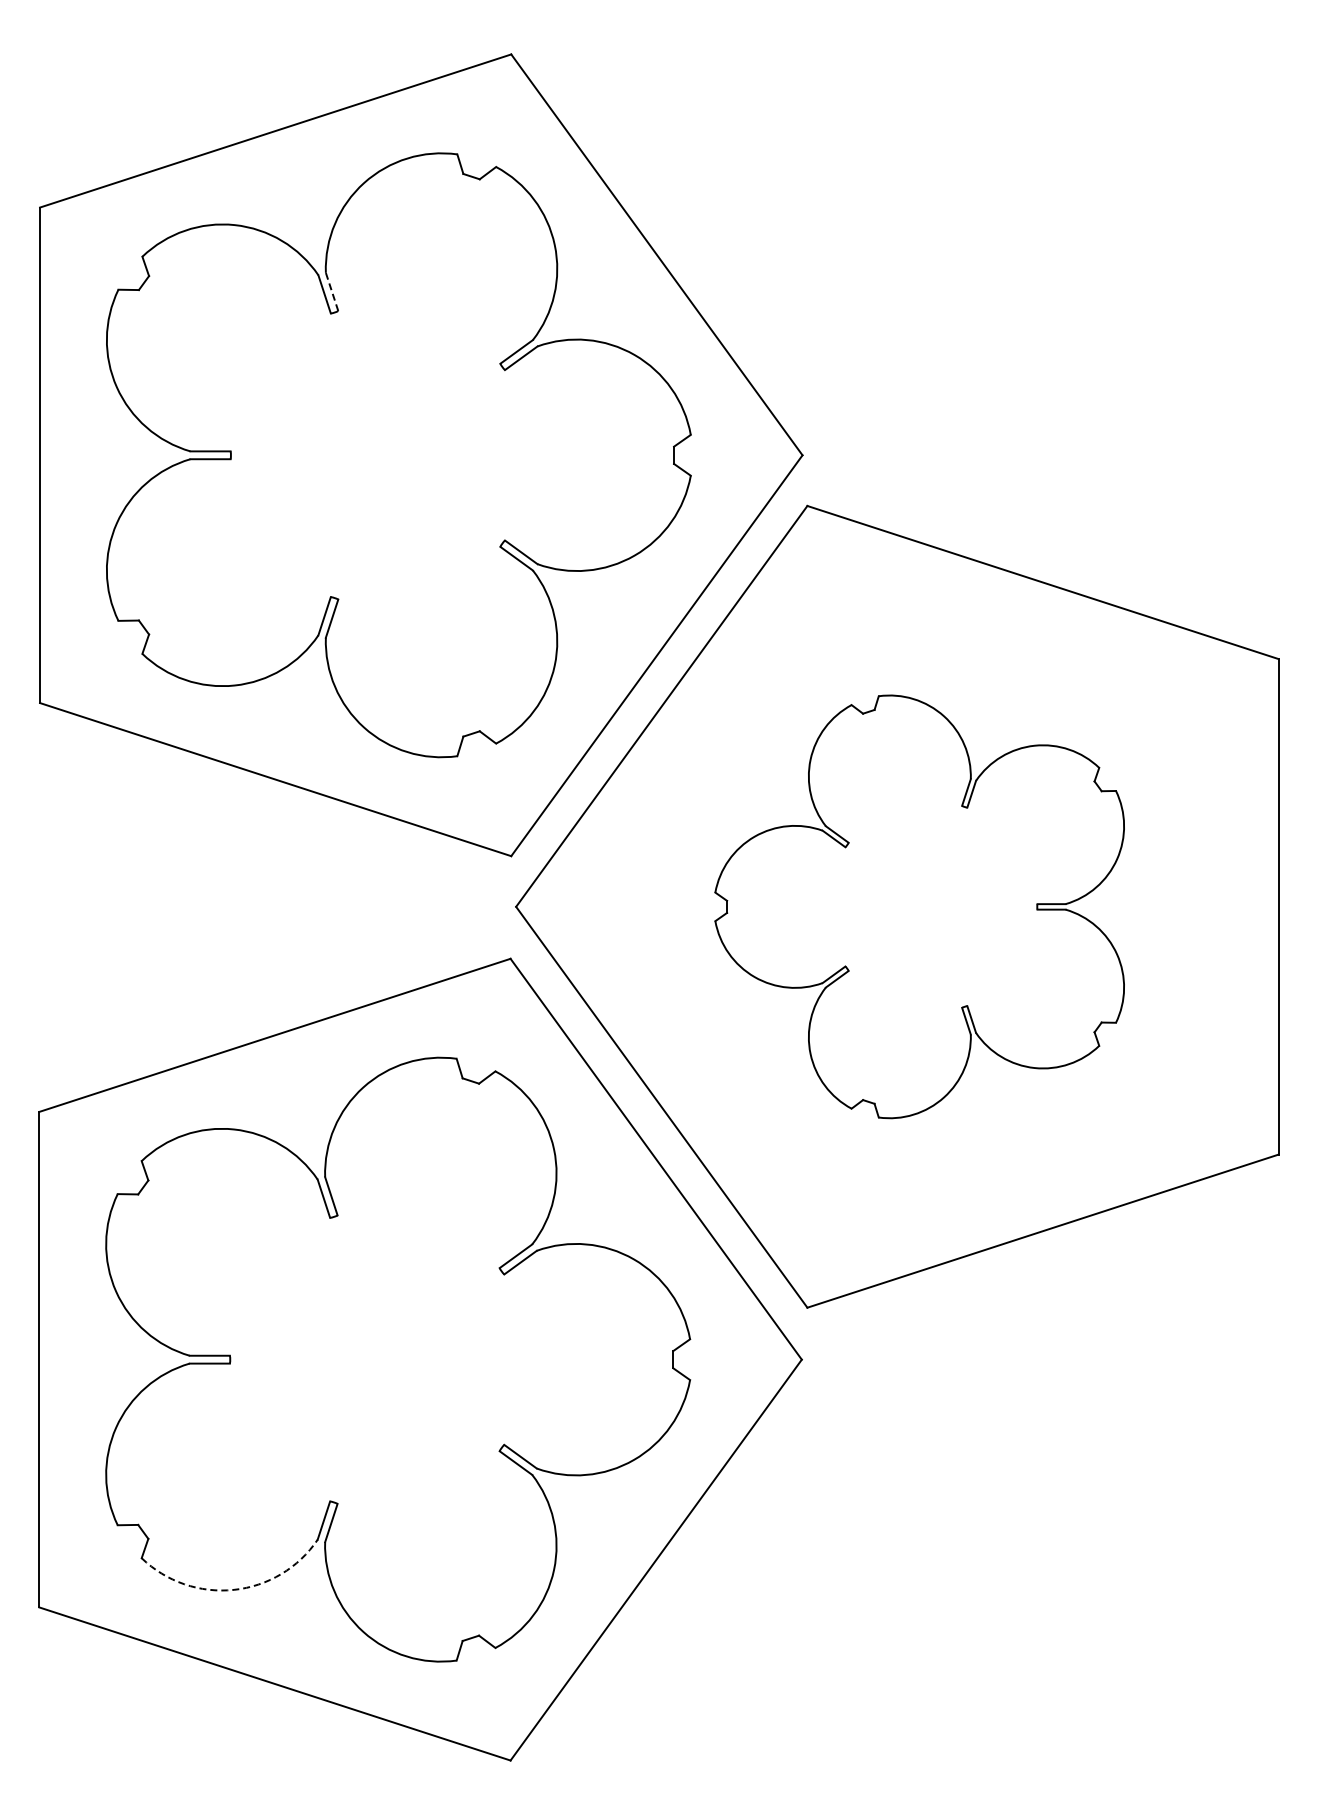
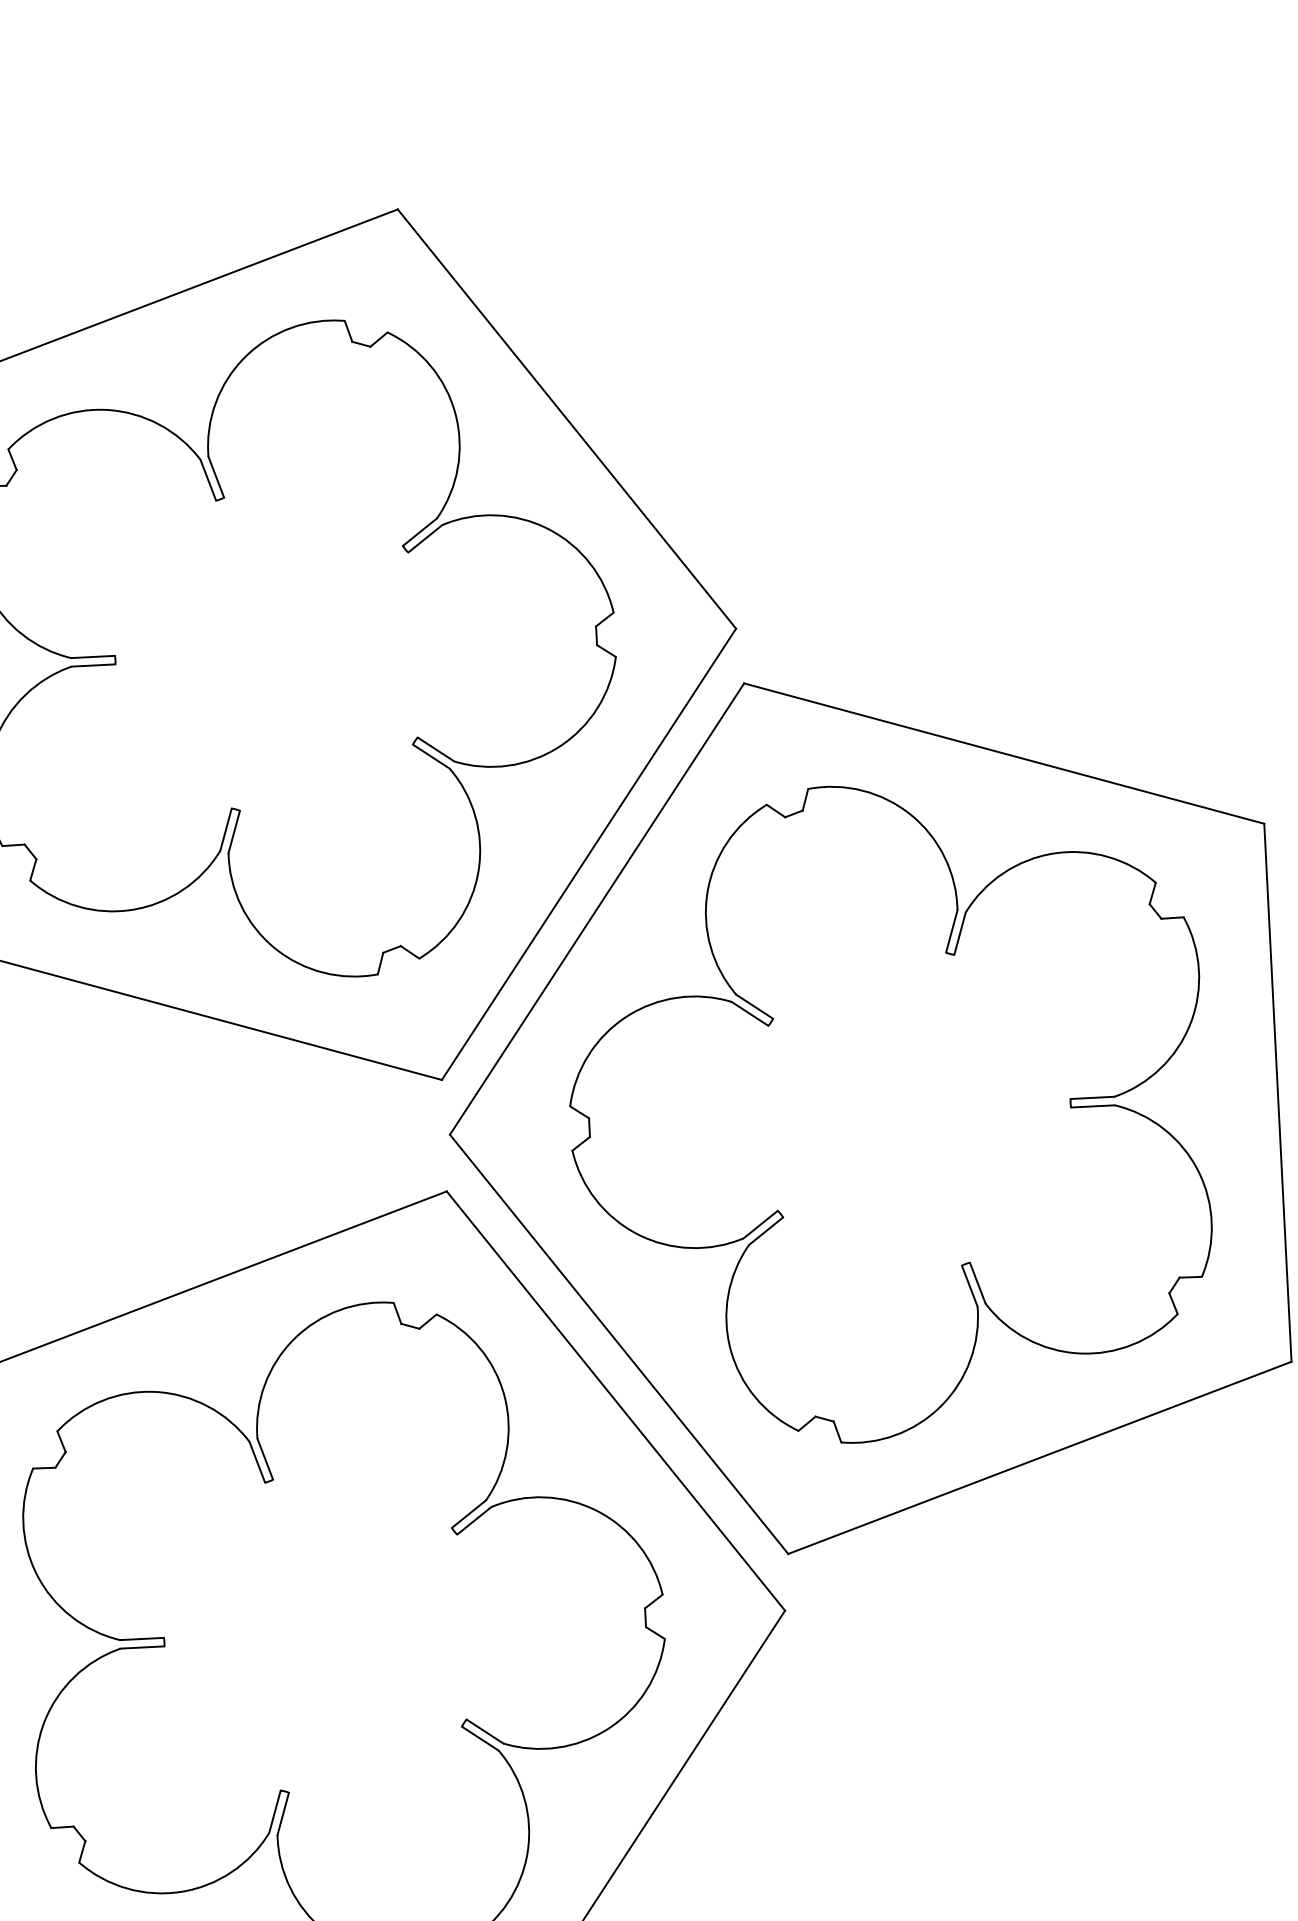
line: (331, 291) -> (215, 476), dashed -> solid
part: (919, 906) -> (887, 1112), size x1.43
arc: (234, 1589) -> (181, 1891), dashed -> solid

